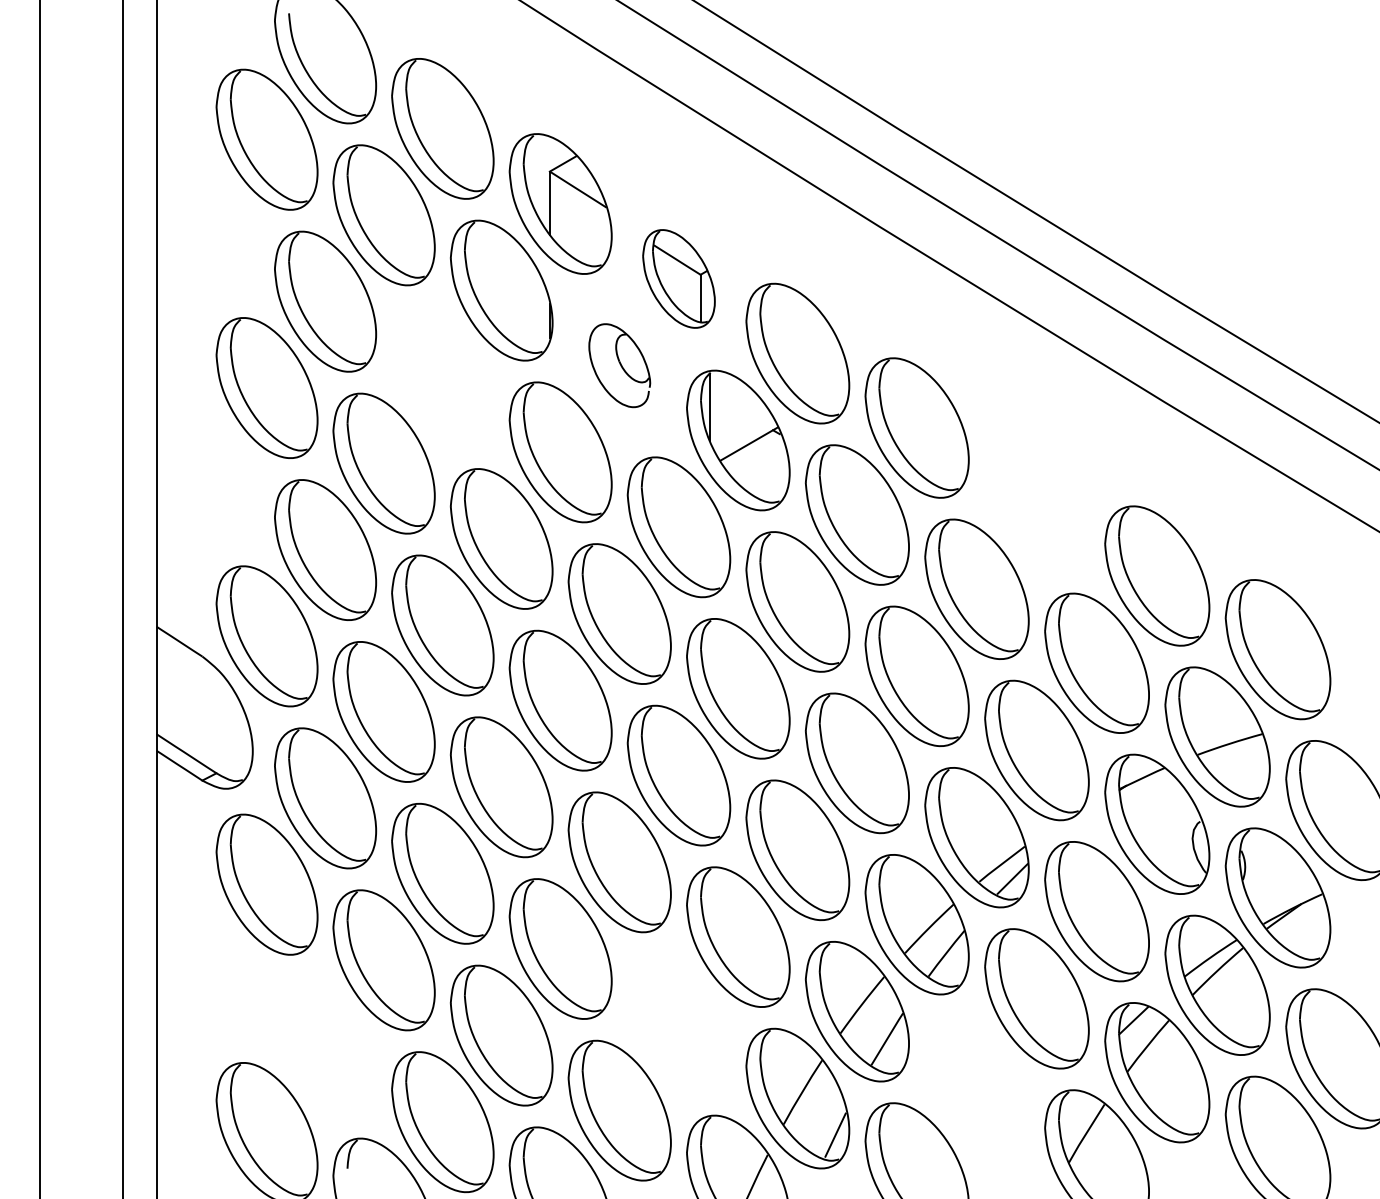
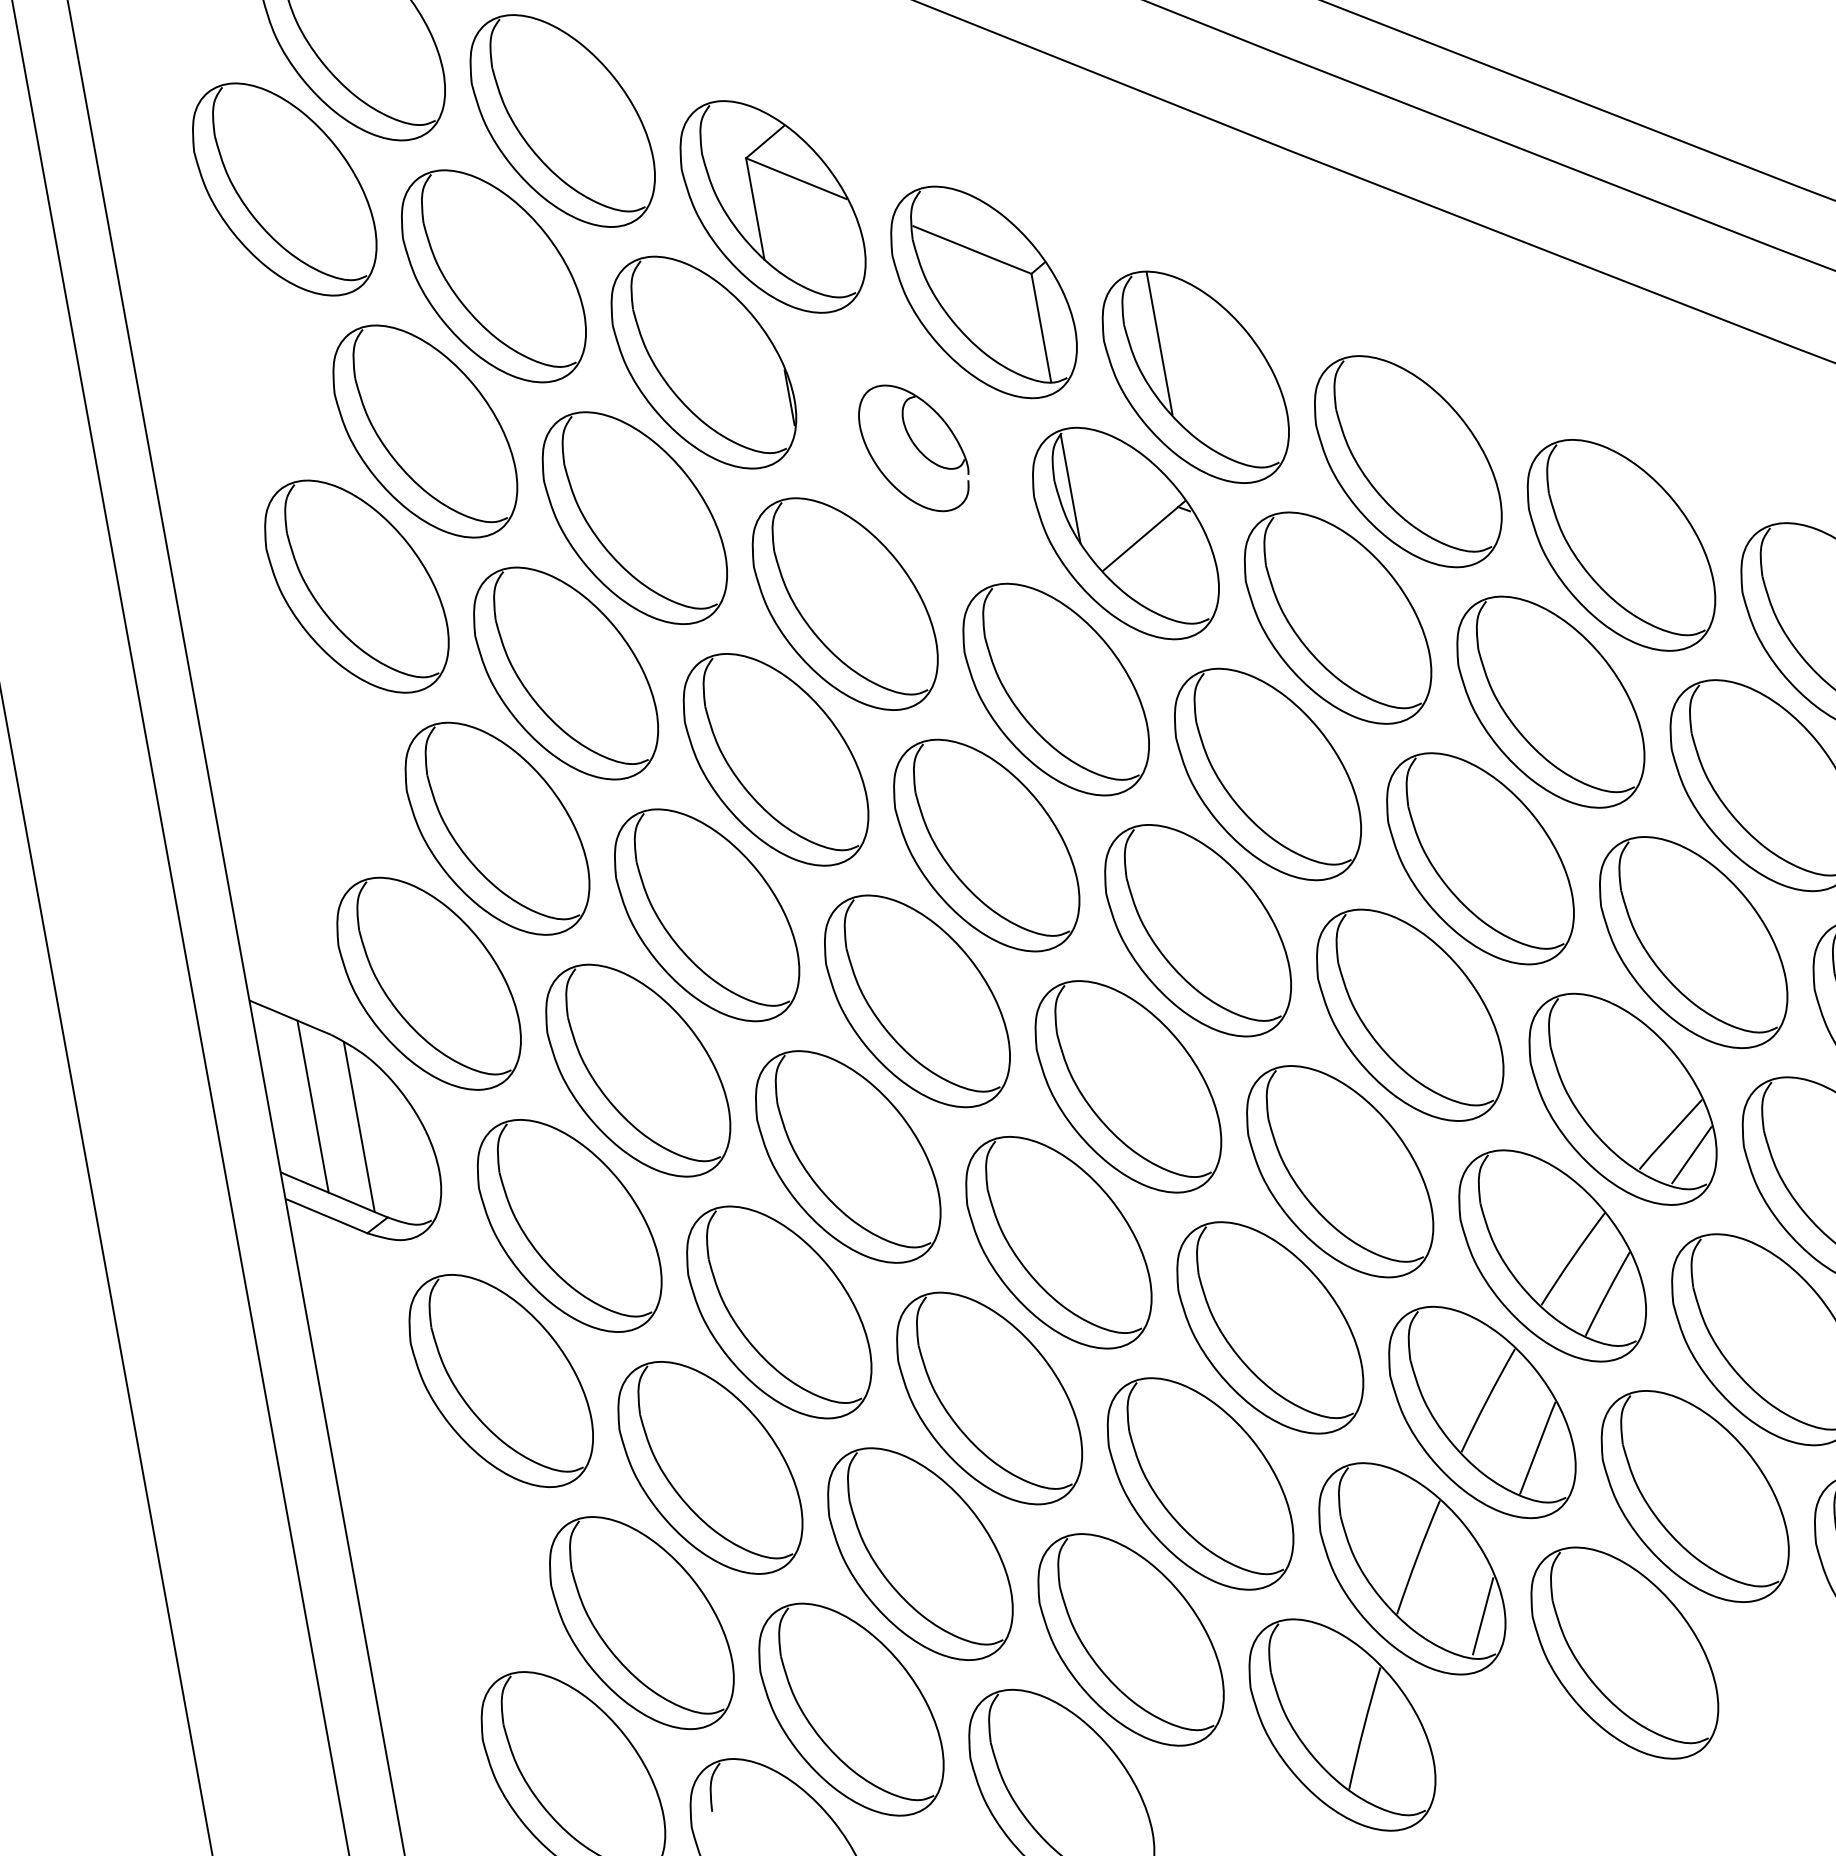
part: (678, 278) -> (982, 291), size x1.43
line: (779, 328) -> (1158, 342), added
part: (442, 377) -> (634, 518), added
part: (1036, 501) -> (1620, 544), added
line: (183, 697) -> (312, 1105), added
line: (209, 715) -> (359, 1127), added
part: (678, 1023) -> (1199, 1483), added
part: (325, 1046) -> (641, 1622), added
part: (976, 1085) -> (1694, 1495), added

